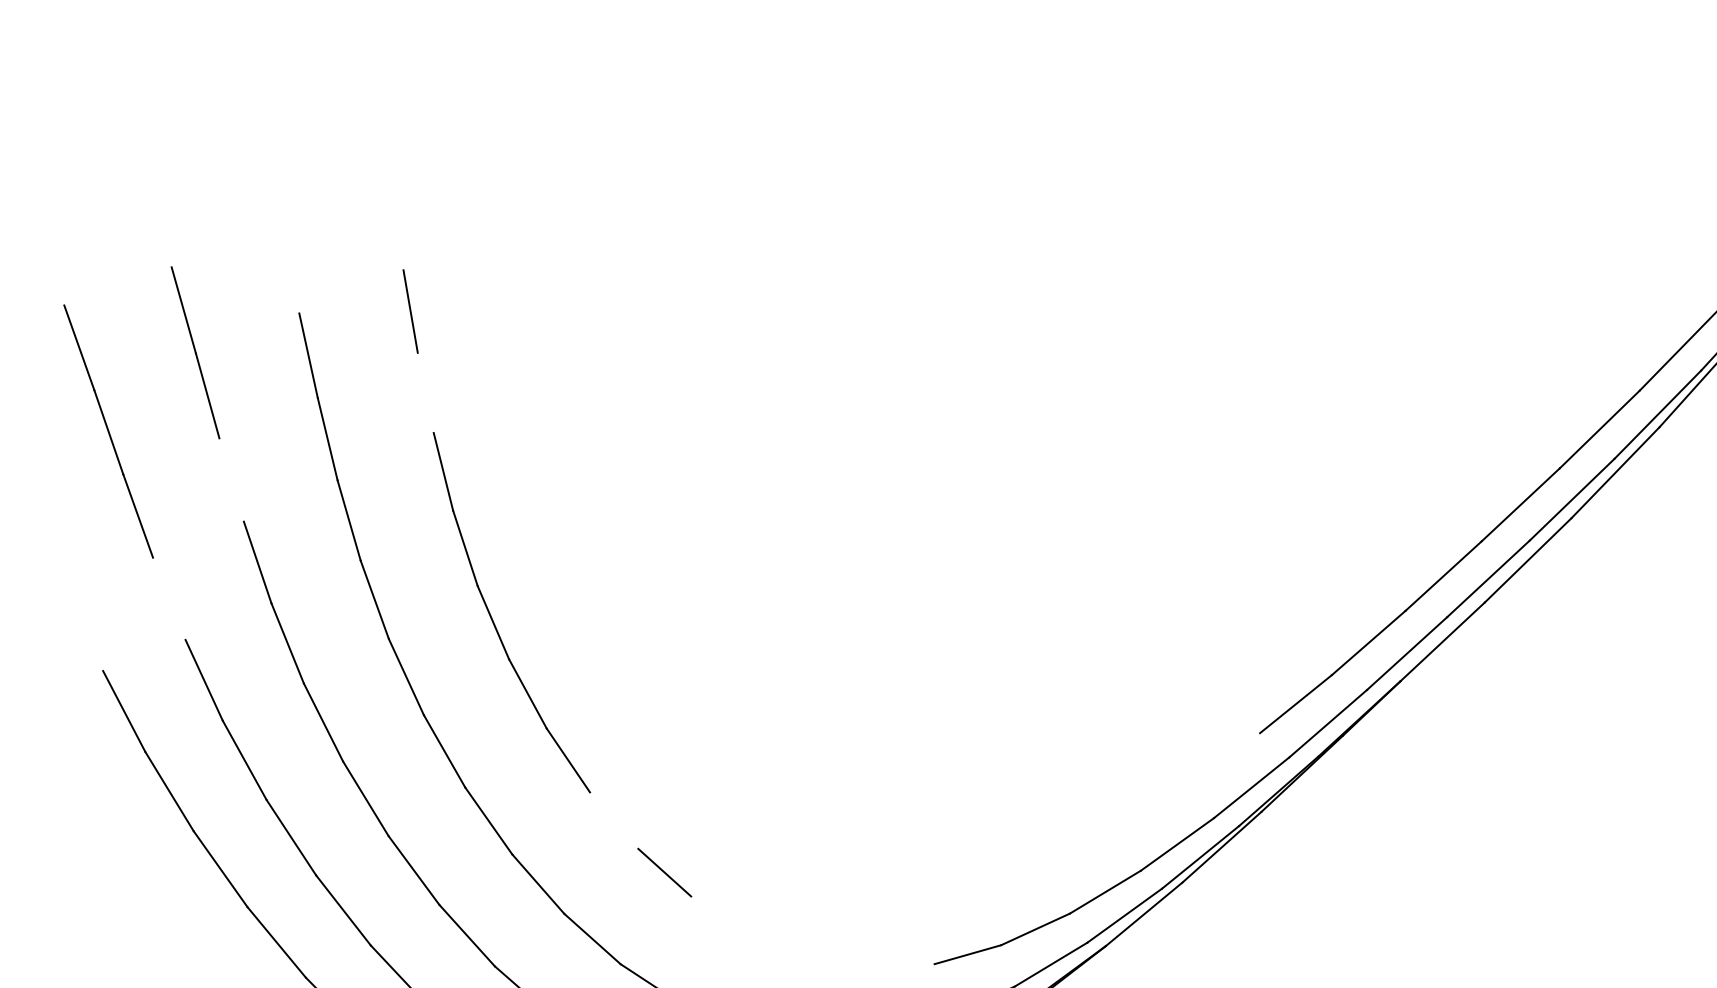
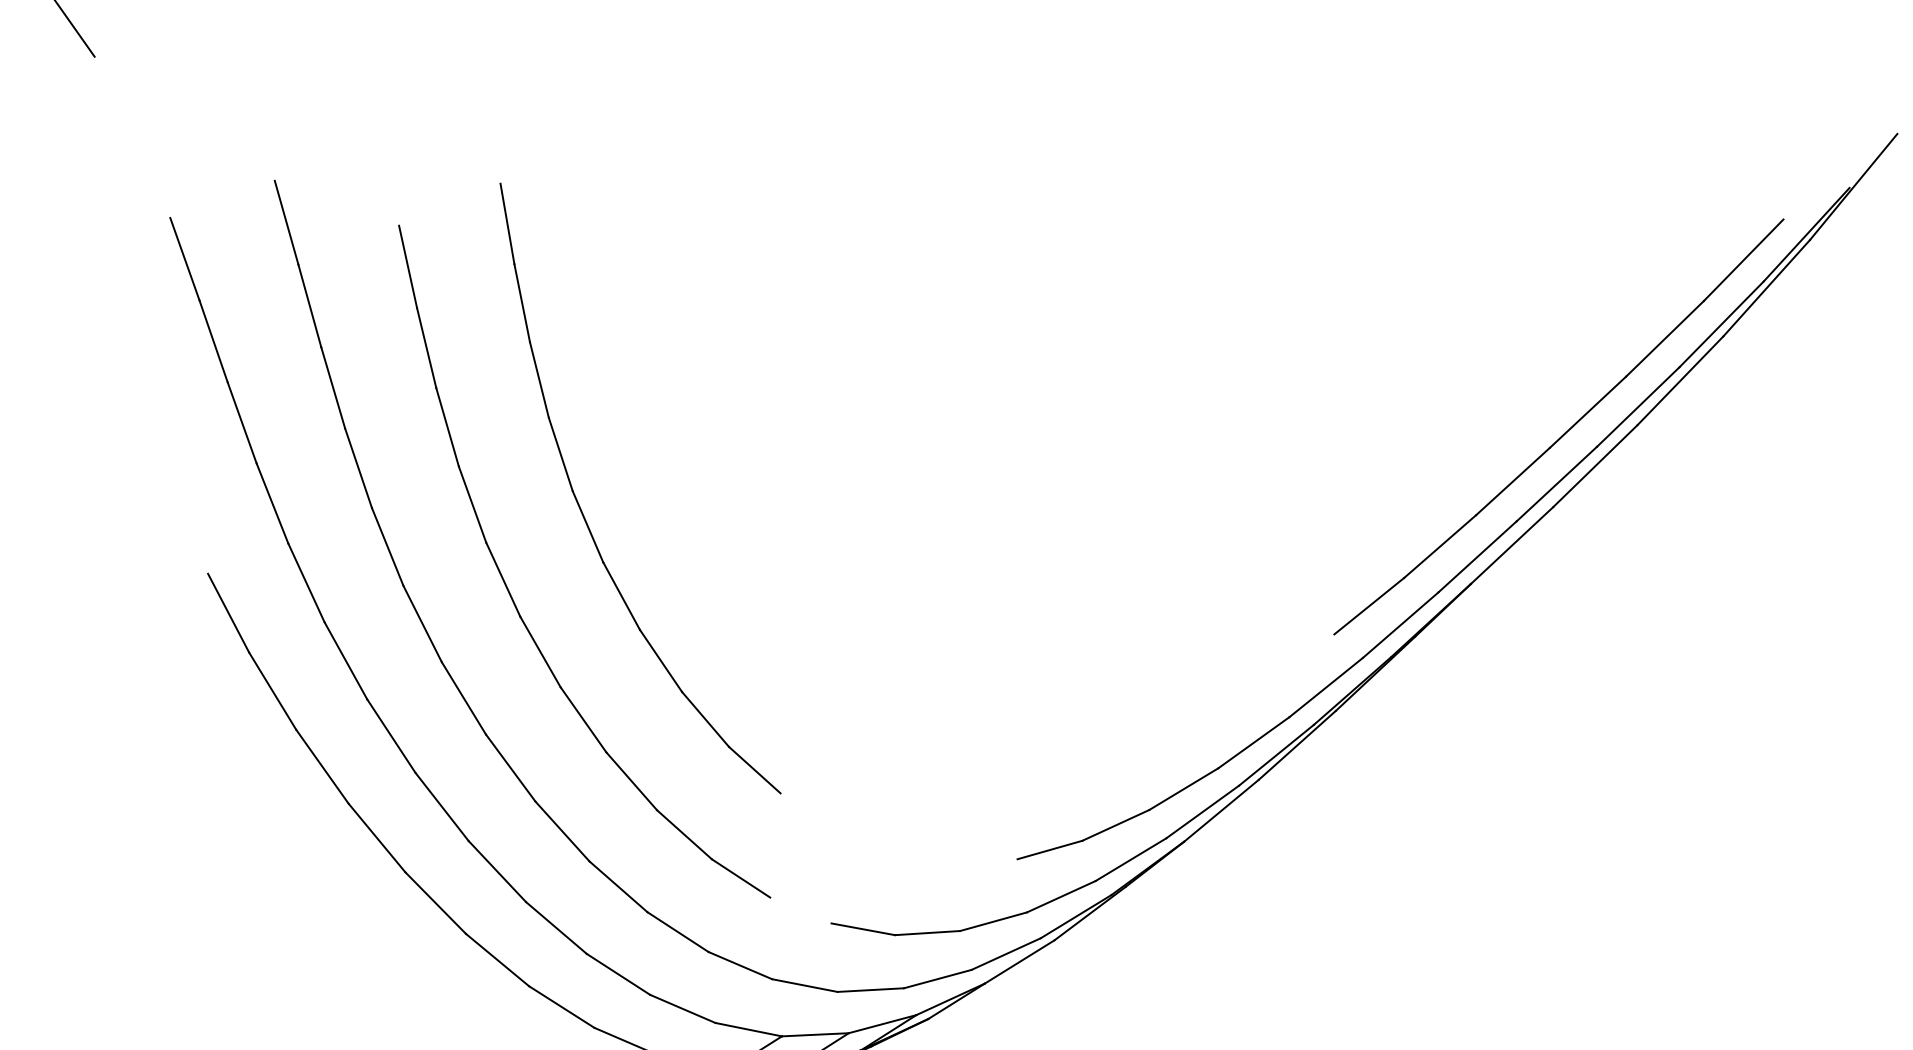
line: (425, 393) -> (521, 303), added
line: (231, 479) -> (333, 387), added
line: (169, 598) -> (272, 503), added
line: (614, 820) -> (705, 719), added

